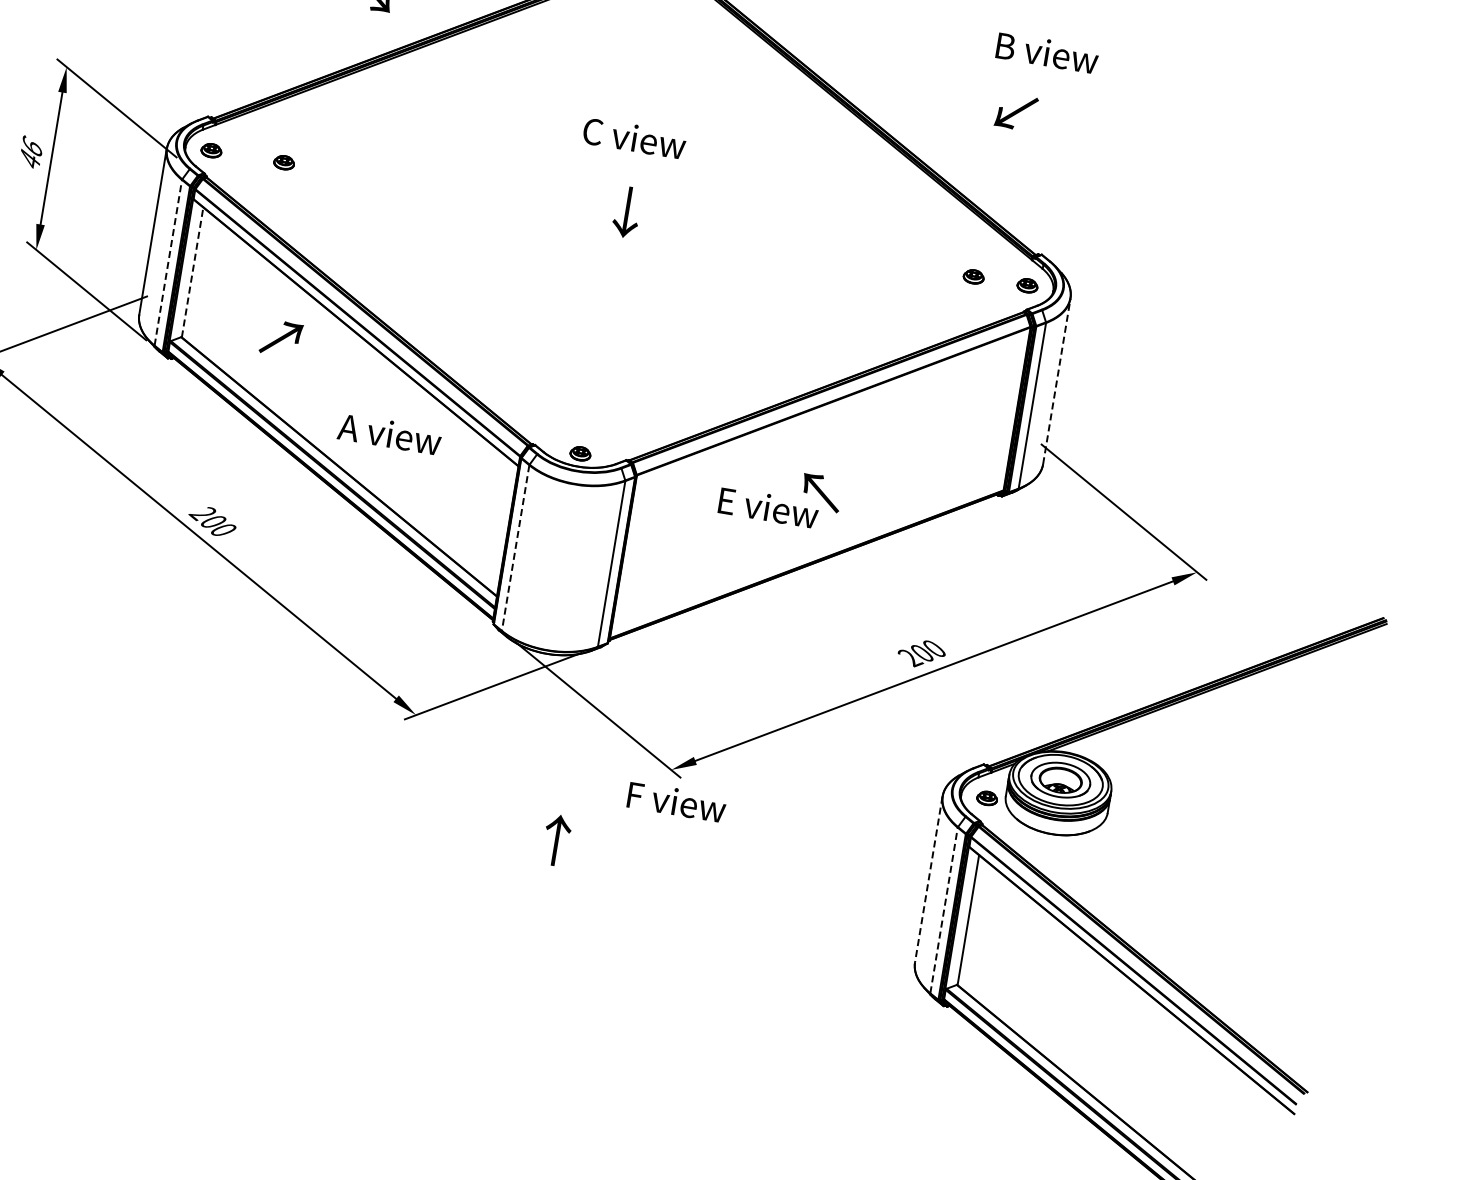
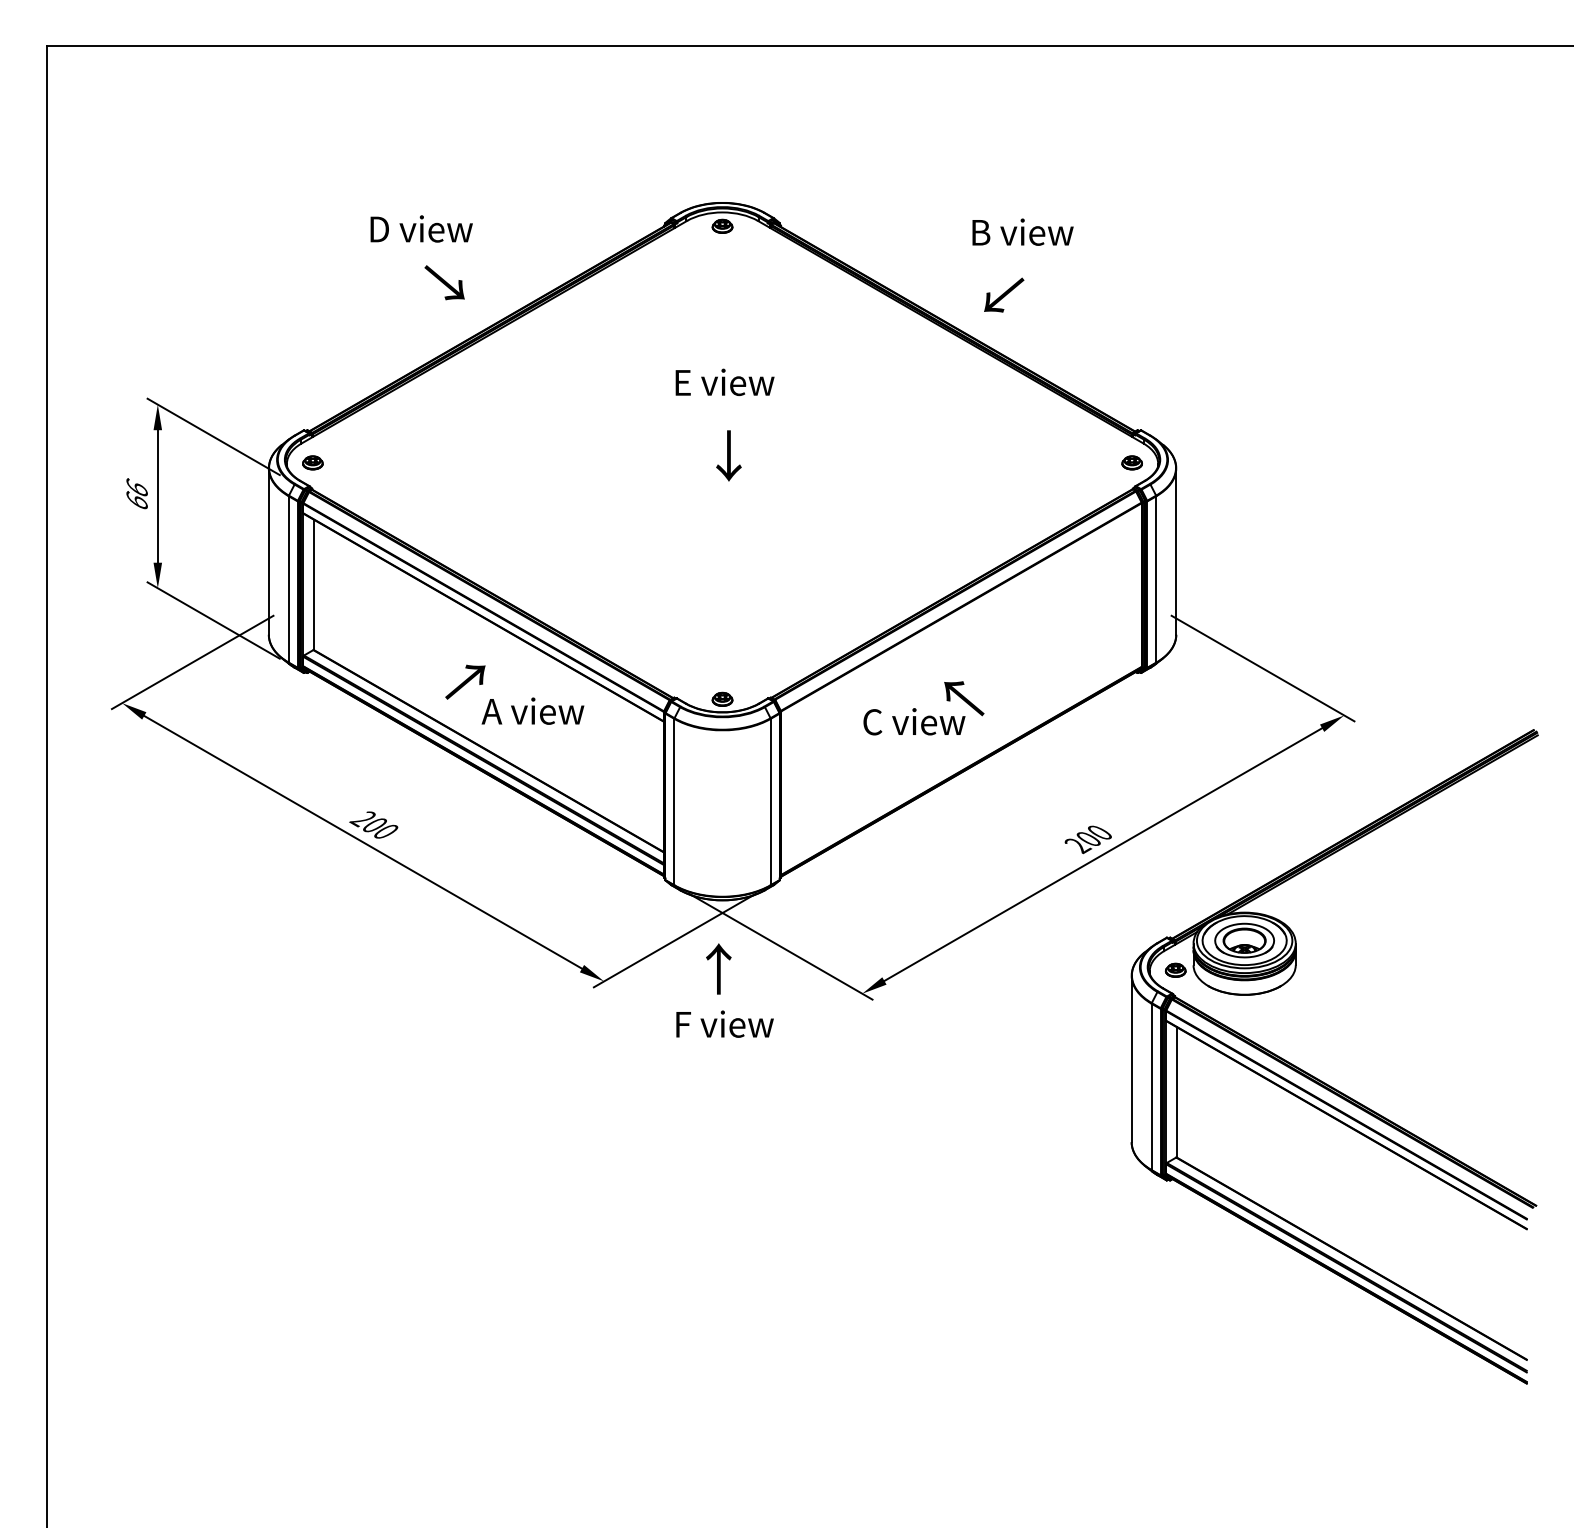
text: (1047, 52) -> (1022, 231), moved
text: (1016, 111) -> (1004, 294), moved
text: (634, 138) -> (724, 382), C view -> E view
text: (29, 159) -> (136, 500), 46 -> 66
part: (283, 162) -> (385, 462), removed
line: (168, 261) -> (288, 578), dashed -> solid
line: (193, 272) -> (314, 584), dashed -> solid
part: (973, 276) -> (1077, 462), removed
text: (281, 337) -> (465, 681), moved
line: (1057, 381) -> (1176, 551), dashed -> solid
text: (768, 507) -> (914, 721), E view -> C view
line: (515, 548) -> (674, 802), dashed -> solid
text: (676, 801) -> (724, 1023), moved
text: (556, 839) -> (718, 968), moved
line: (928, 879) -> (1131, 1059), dashed -> solid
line: (943, 910) -> (1151, 1086), dashed -> solid

